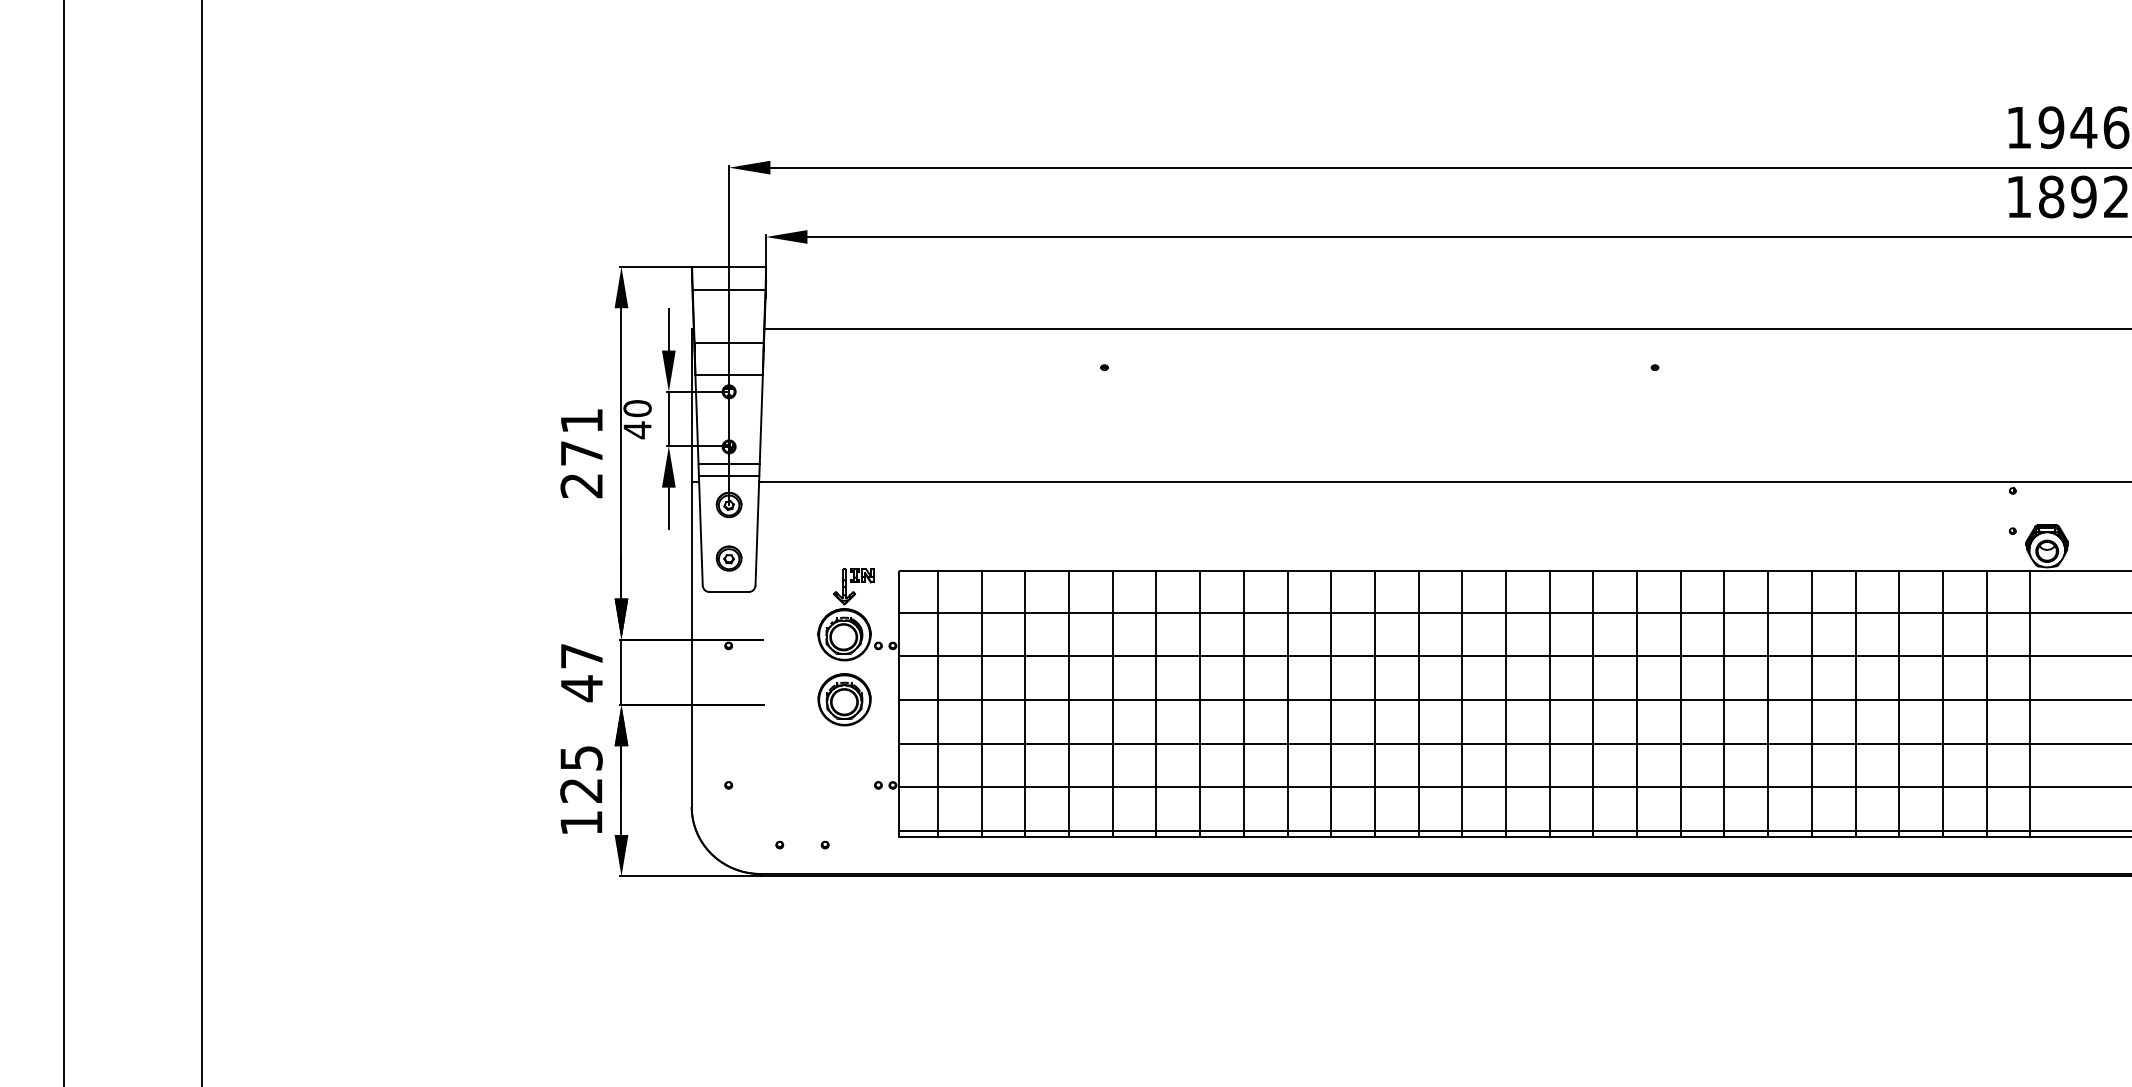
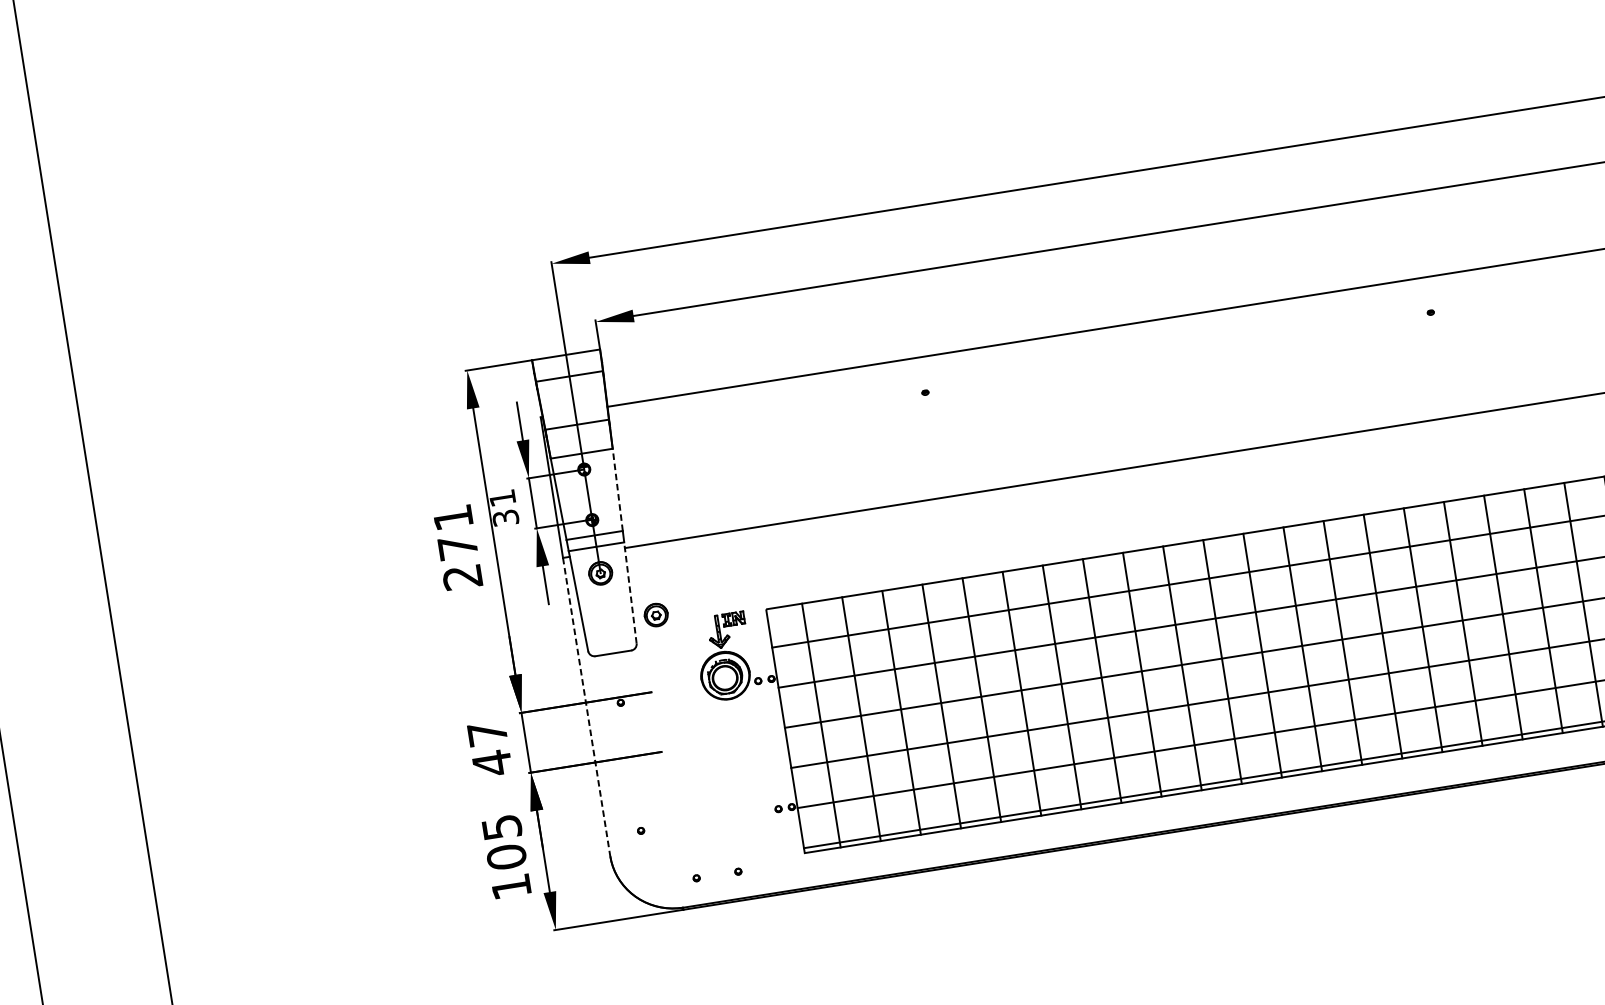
text: (637, 419) -> (504, 508), 40 -> 31
line: (761, 419) -> (617, 490), solid -> dashed
line: (757, 530) -> (630, 592), solid -> dashed
part: (728, 558) -> (655, 615), moved
line: (691, 645) -> (586, 707), solid -> dashed
part: (844, 699) -> (734, 735), removed
text: (581, 790) -> (506, 857), 125 -> 105

